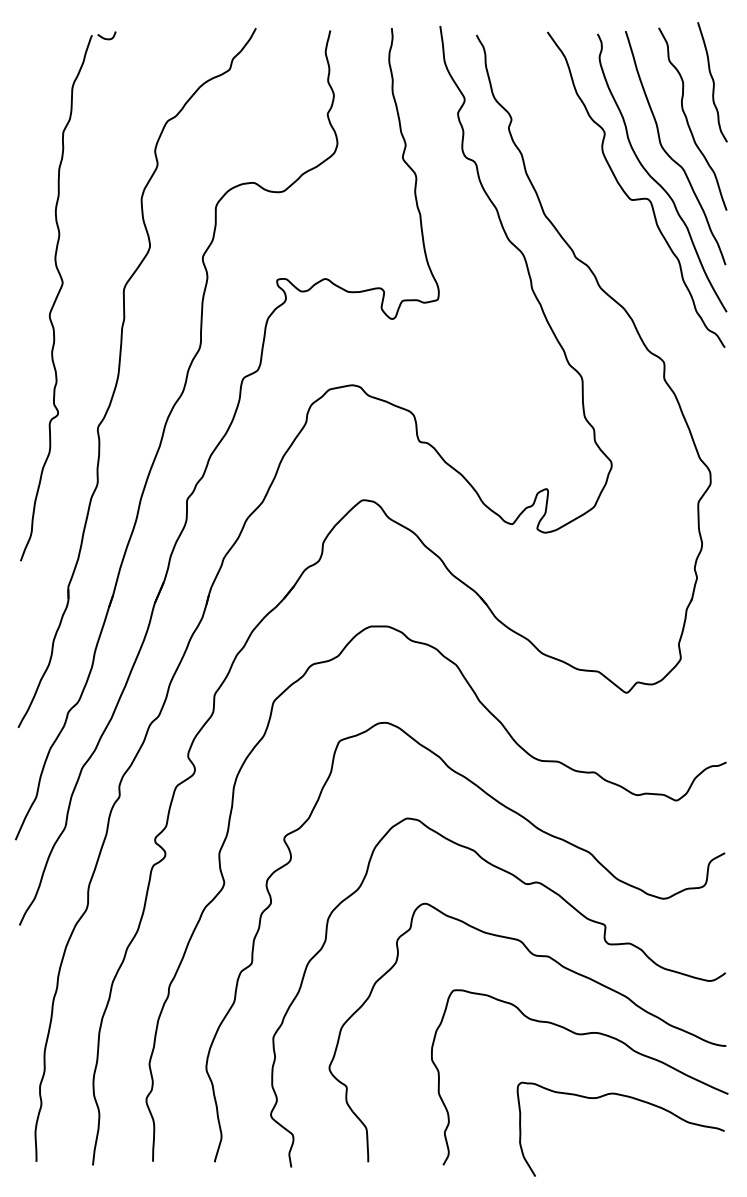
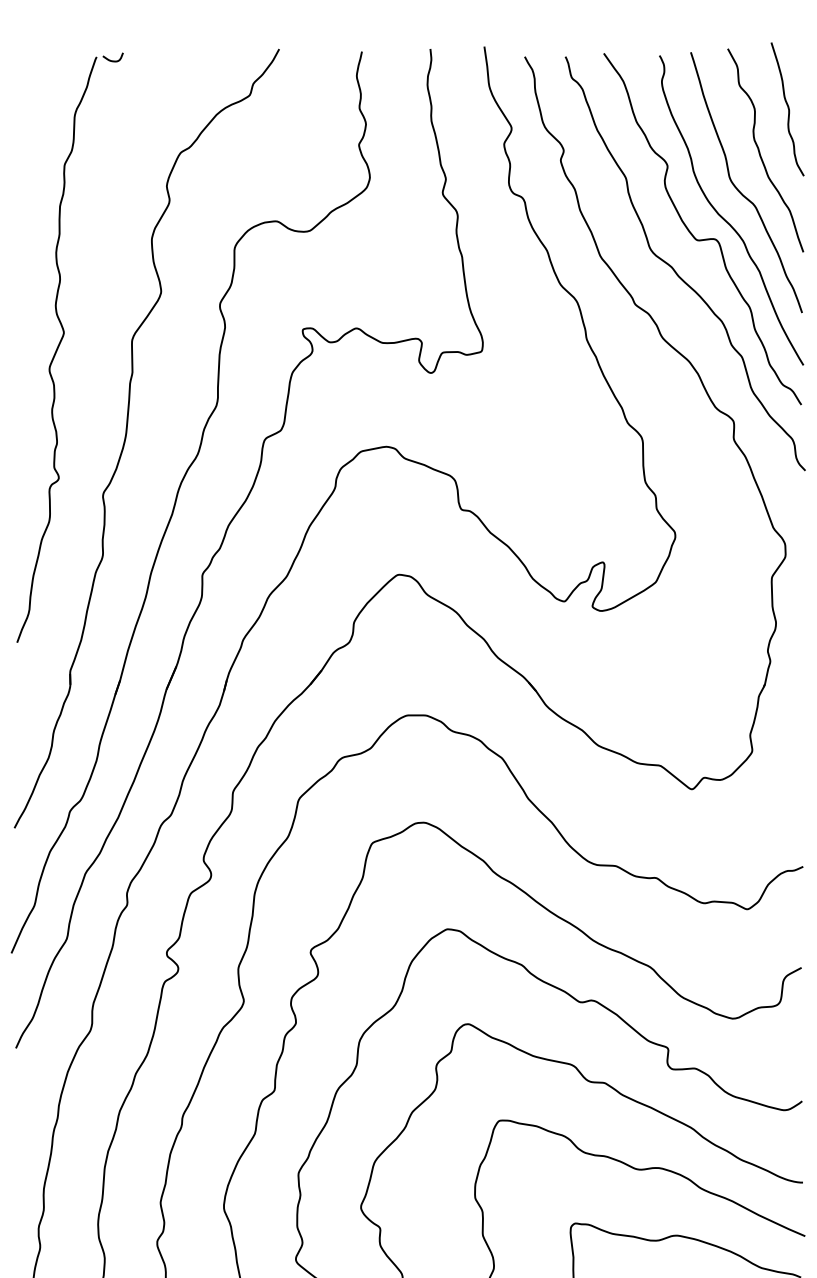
curve: (612, 227) -> (676, 271), added

